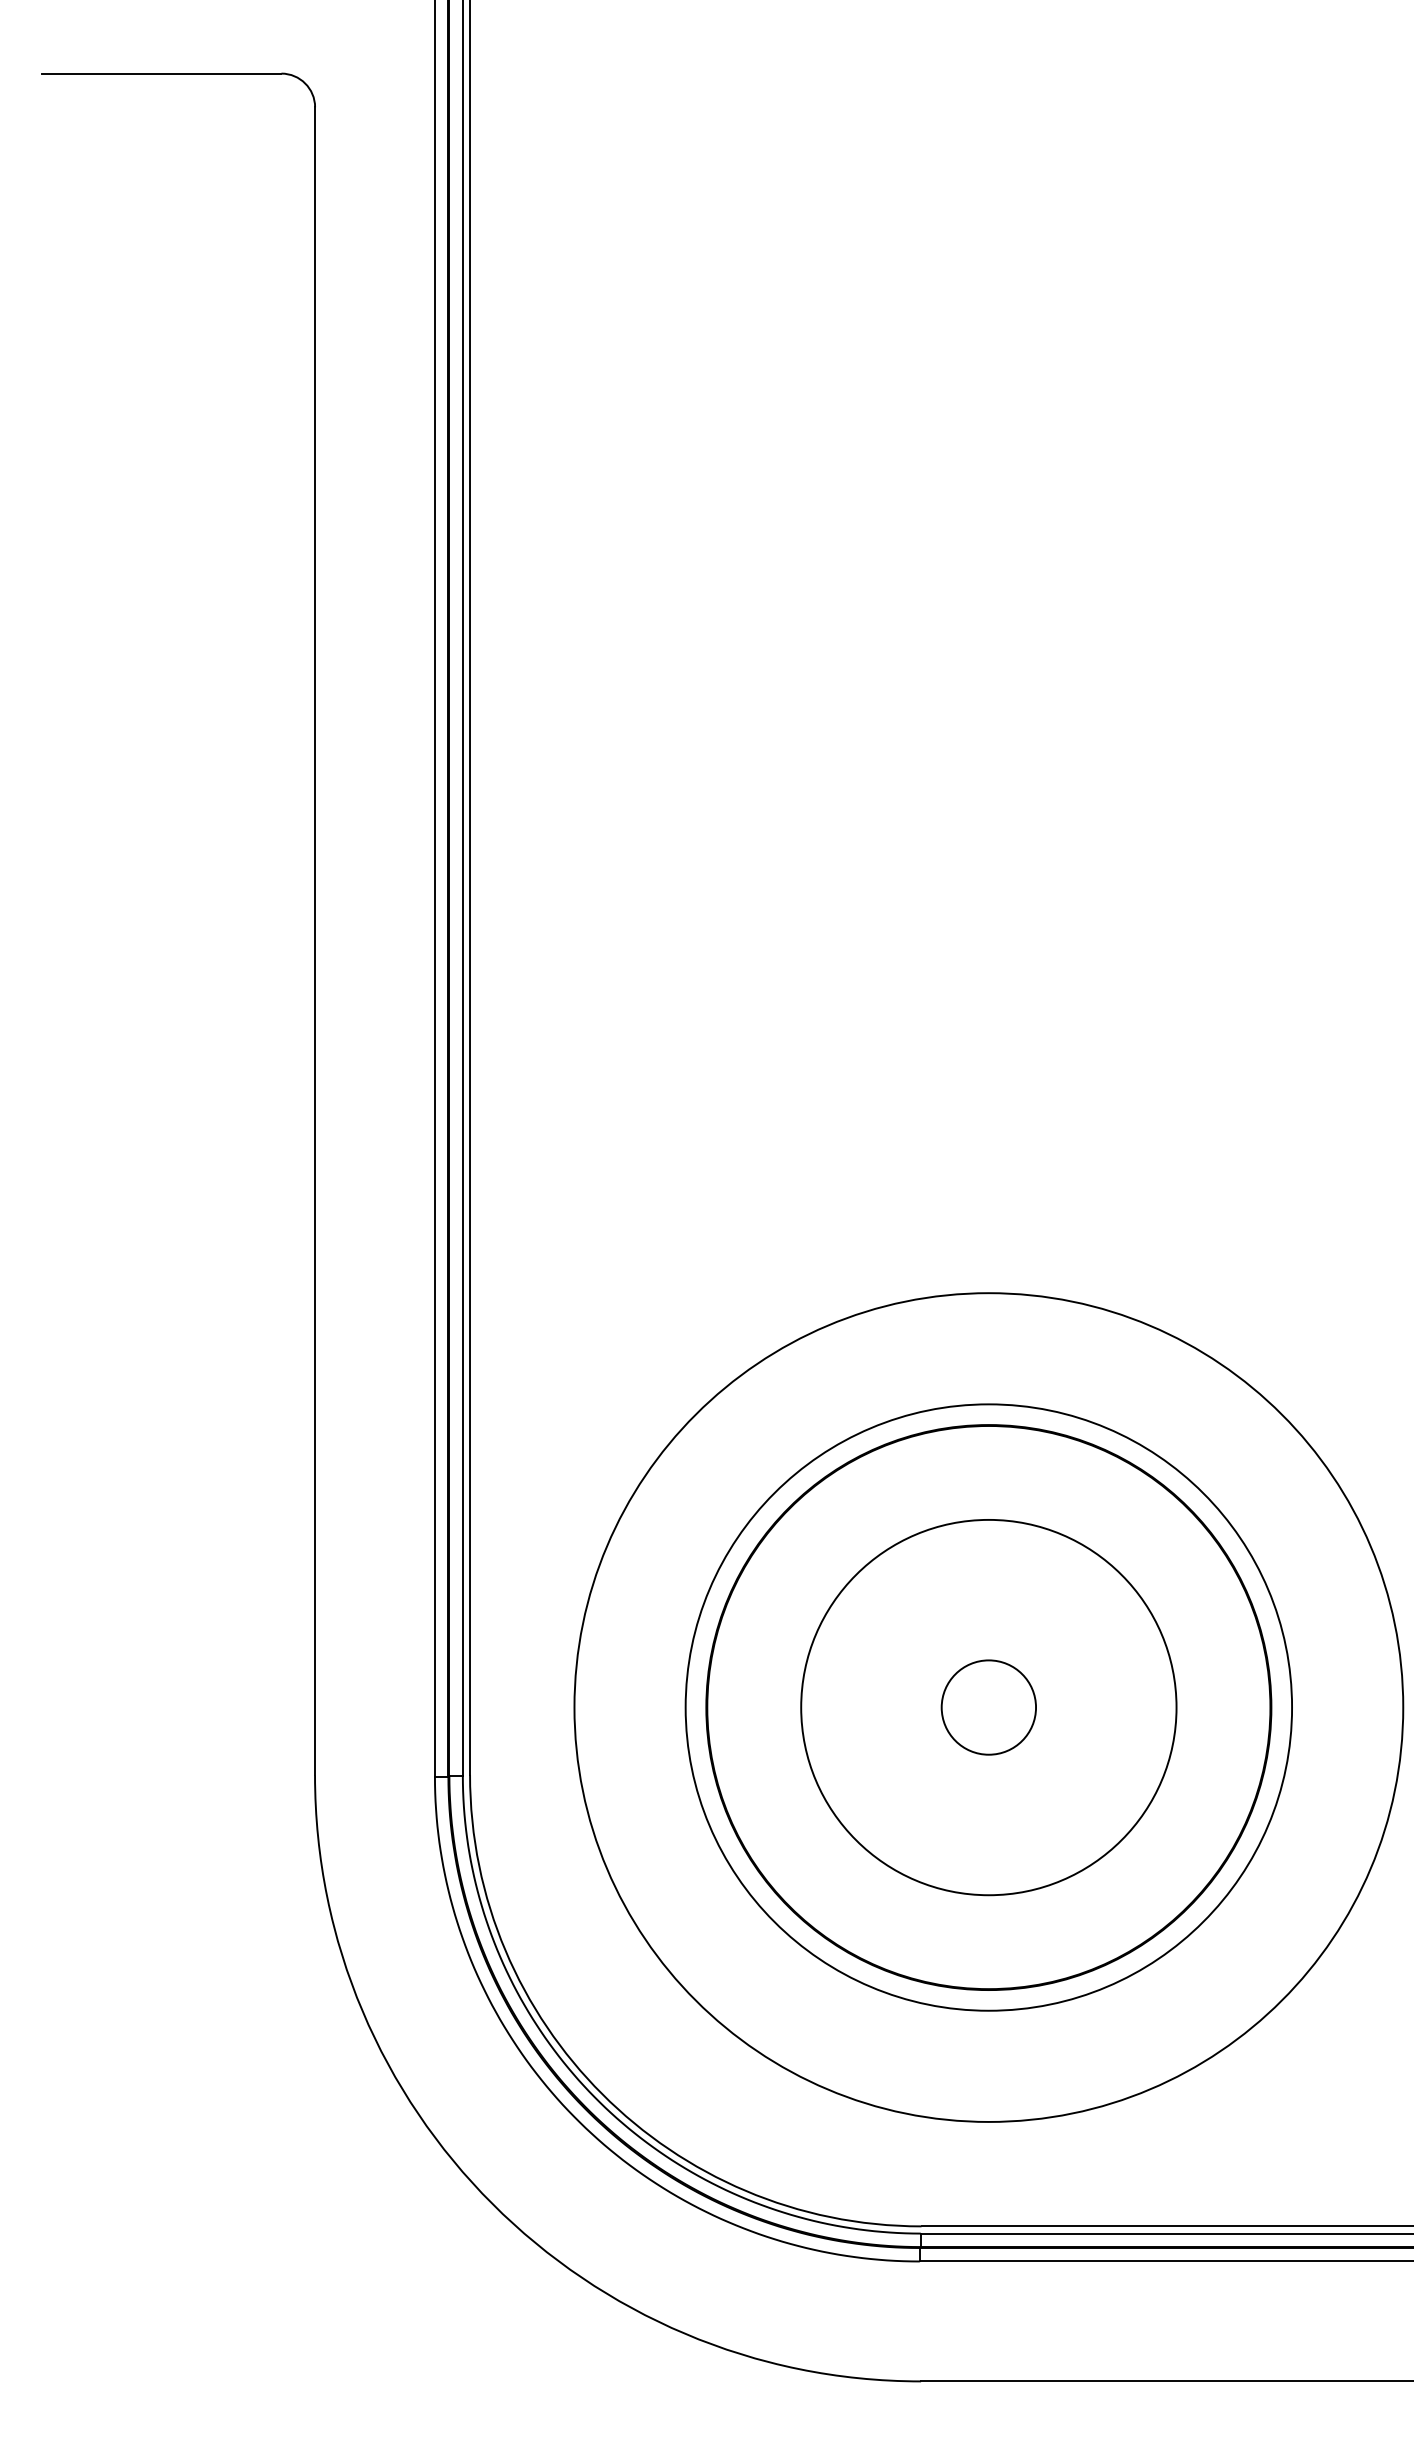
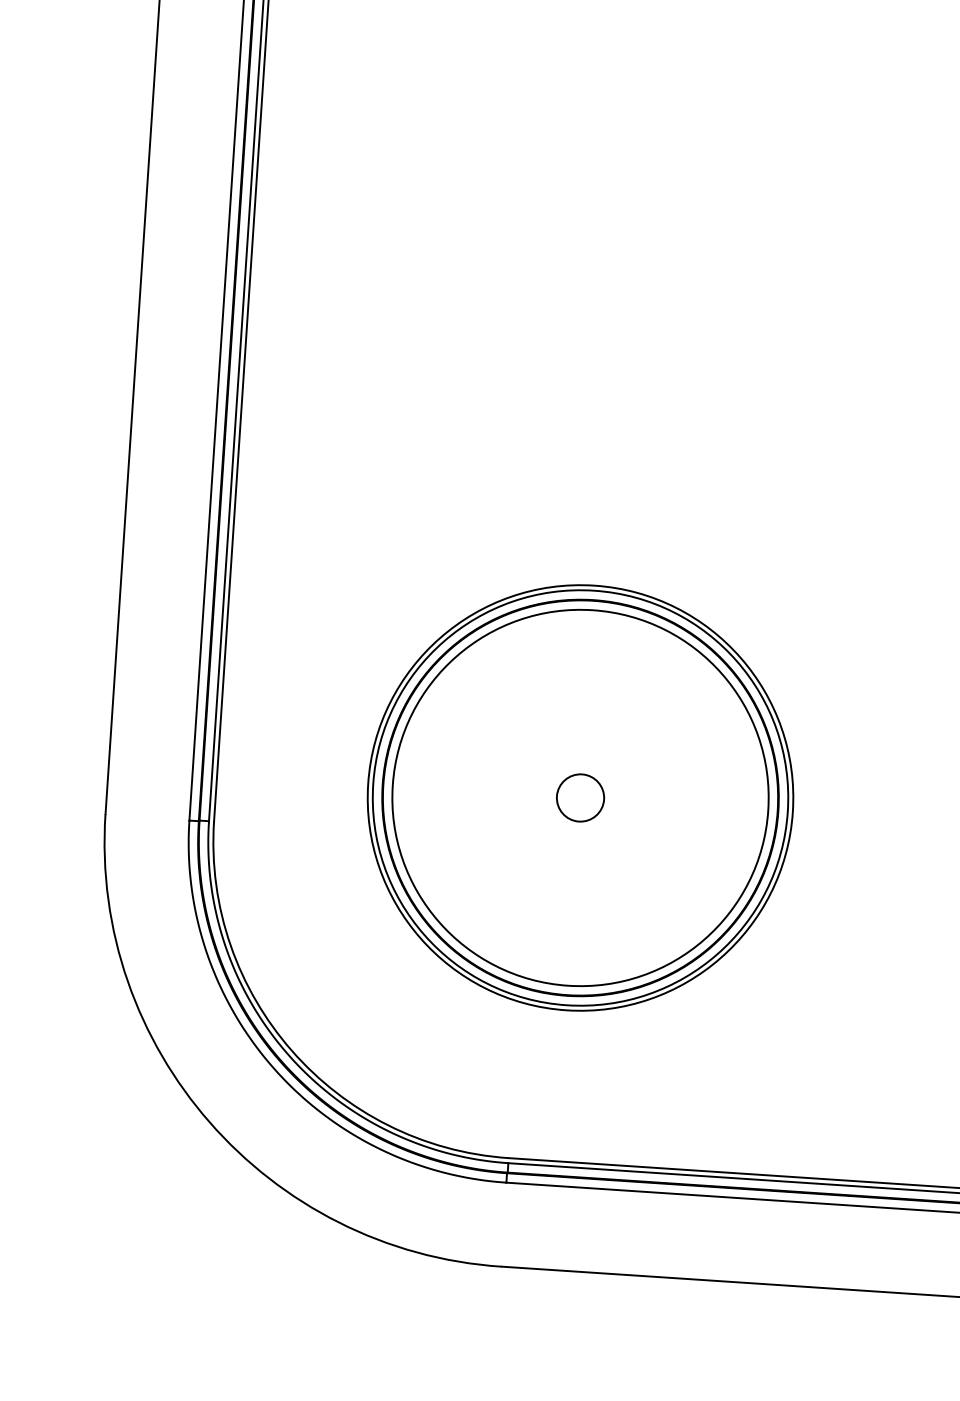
circle: (988, 1707) -> (580, 797), size x0.71
circle: (988, 1707) -> (580, 797), size x0.71
circle: (988, 1707) -> (580, 797), size x1.43

